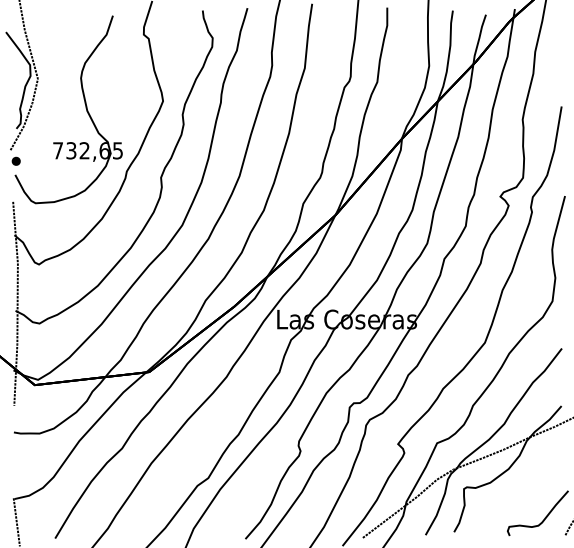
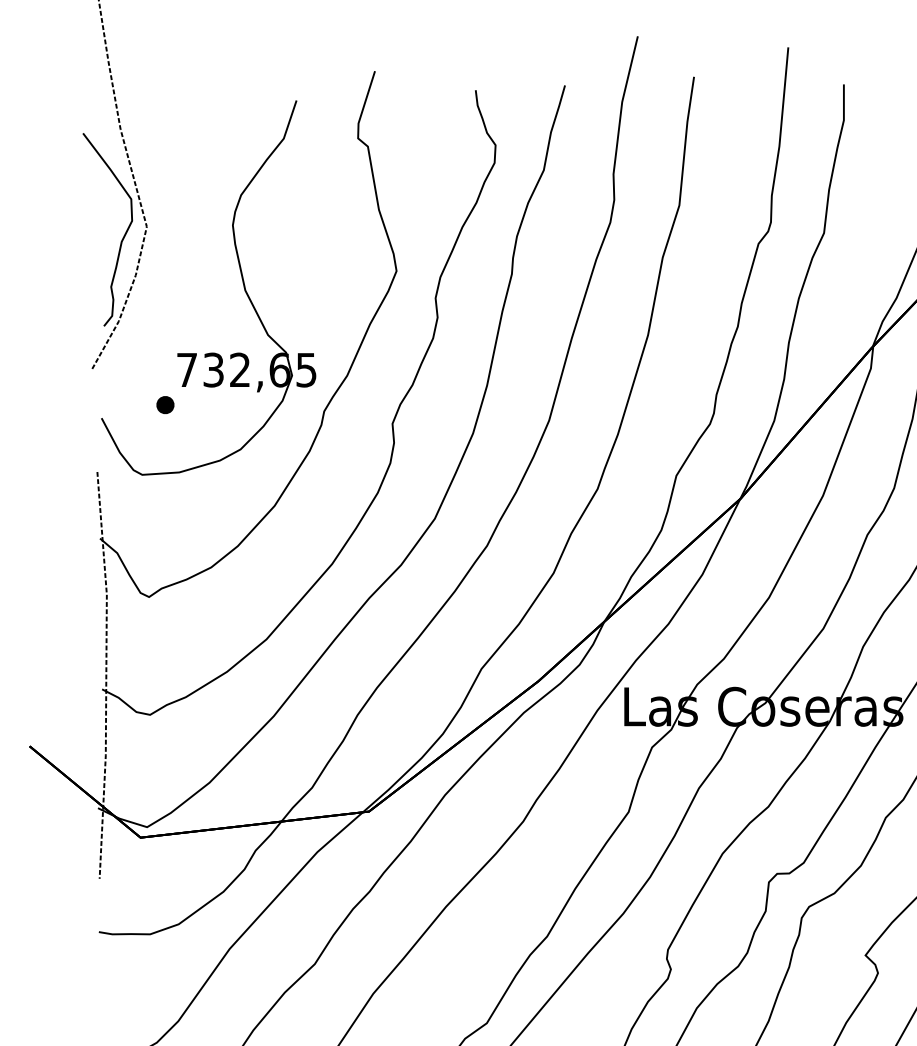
part: (15, 160) -> (163, 403), moved

